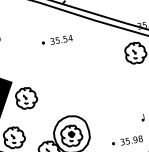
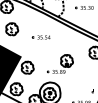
part: (55, 40) -> (40, 37), moved
part: (80, 81) -> (60, 63), added

